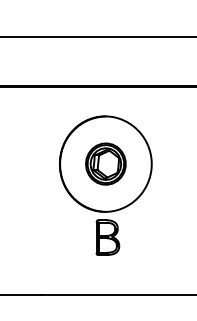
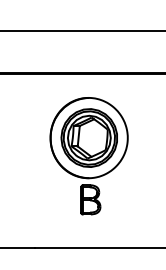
part: (105, 163) -> (88, 137), size x1.67

